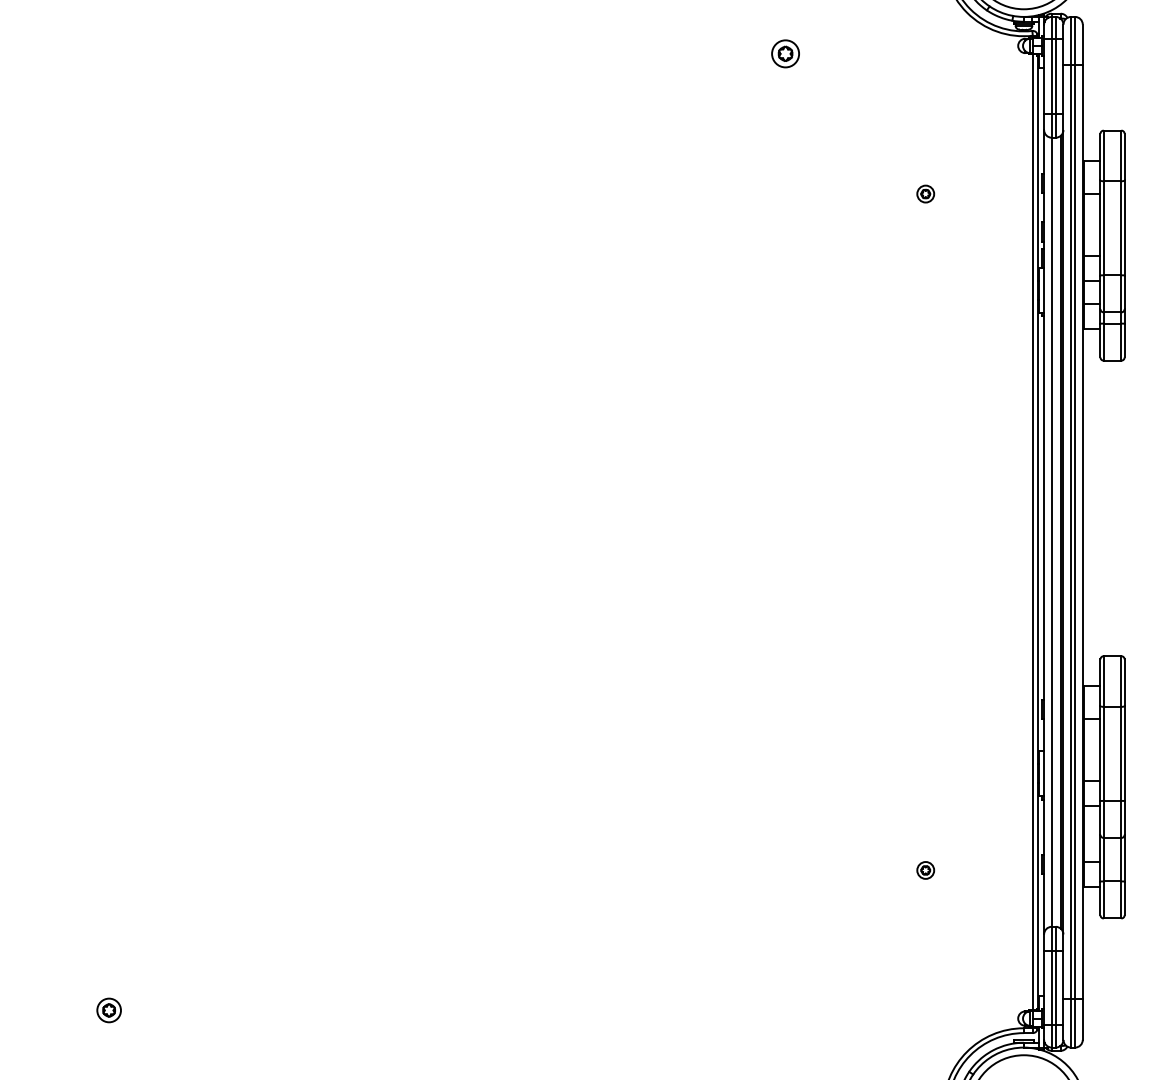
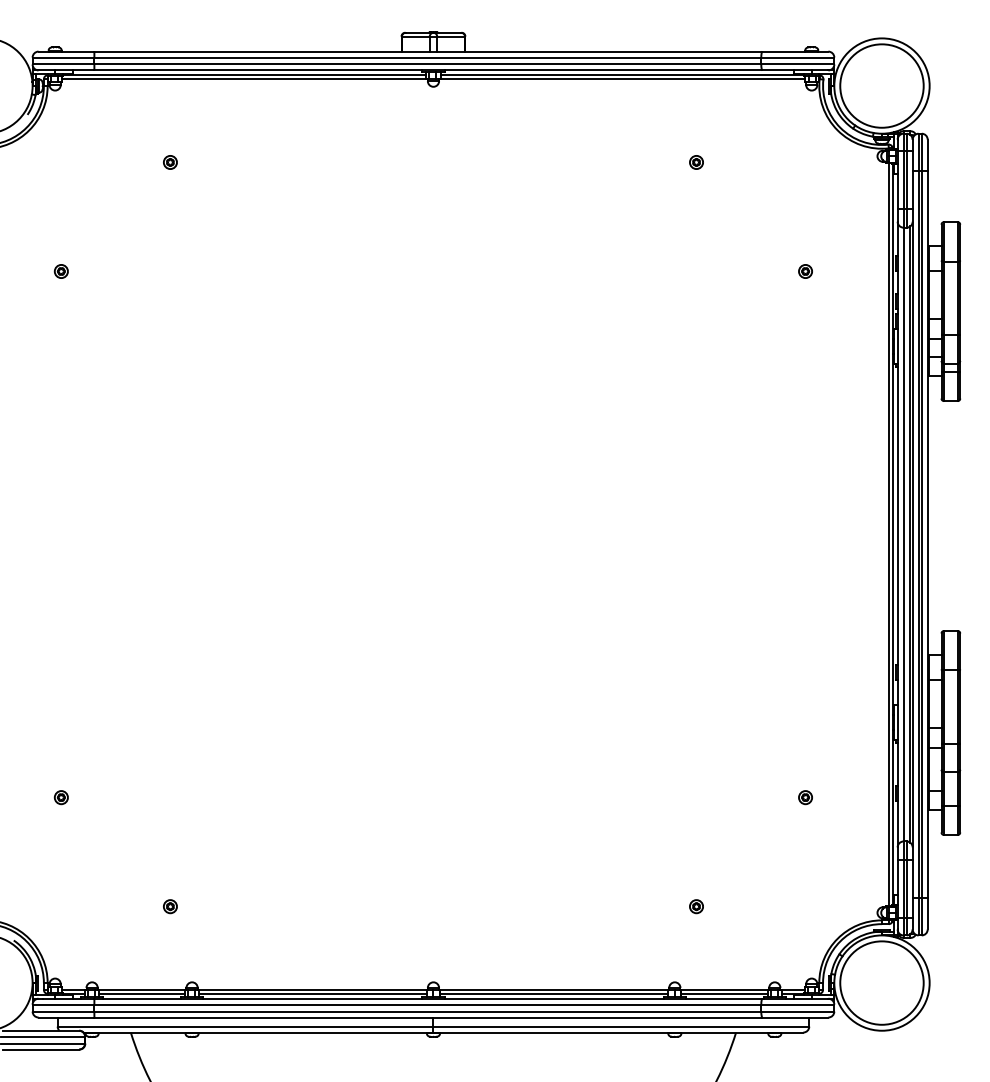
part: (109, 53) -> (170, 162), added
part: (785, 53) -> (696, 162), size x0.62
part: (109, 1010) -> (170, 906), size x0.71
part: (785, 1010) -> (696, 906), added

